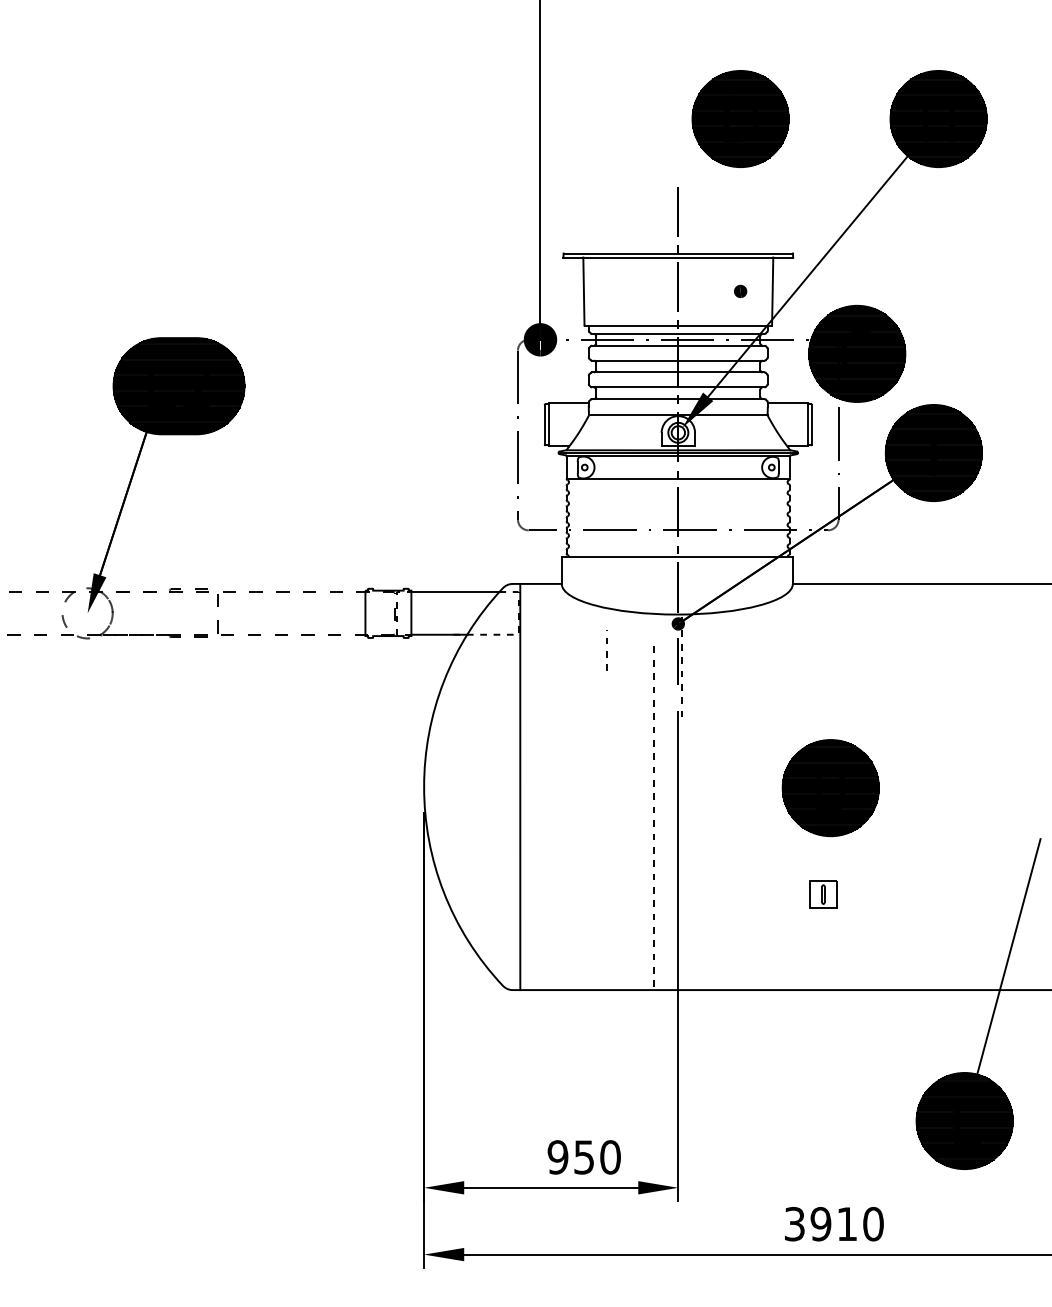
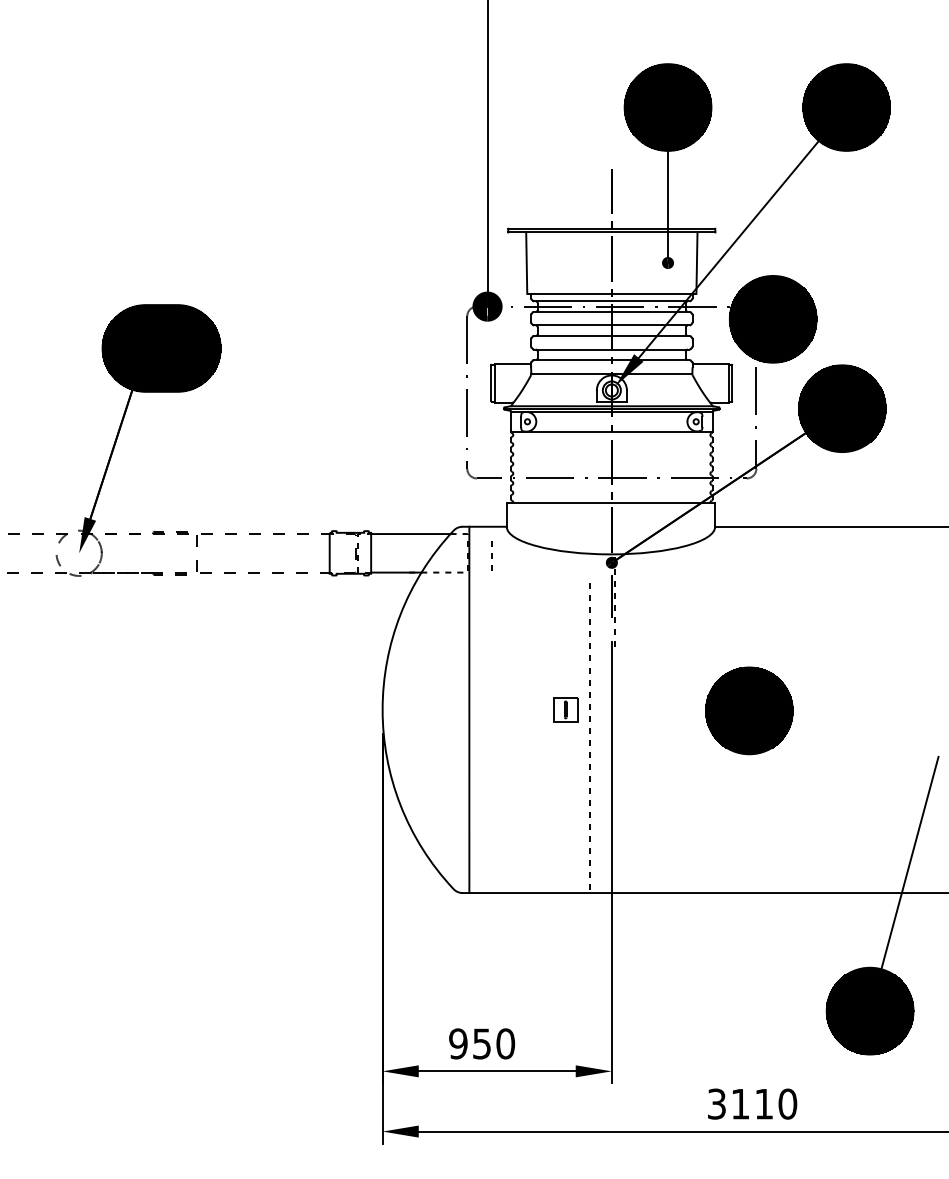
line: (741, 226) -> (668, 204), added
line: (606, 653) -> (491, 555), moved
part: (823, 894) -> (565, 709), moved
text: (584, 1156) -> (482, 1043), moved
text: (820, 1223) -> (740, 1103), 3910 -> 3110

